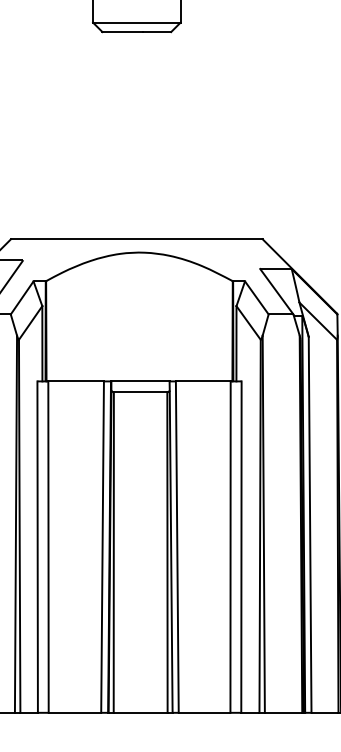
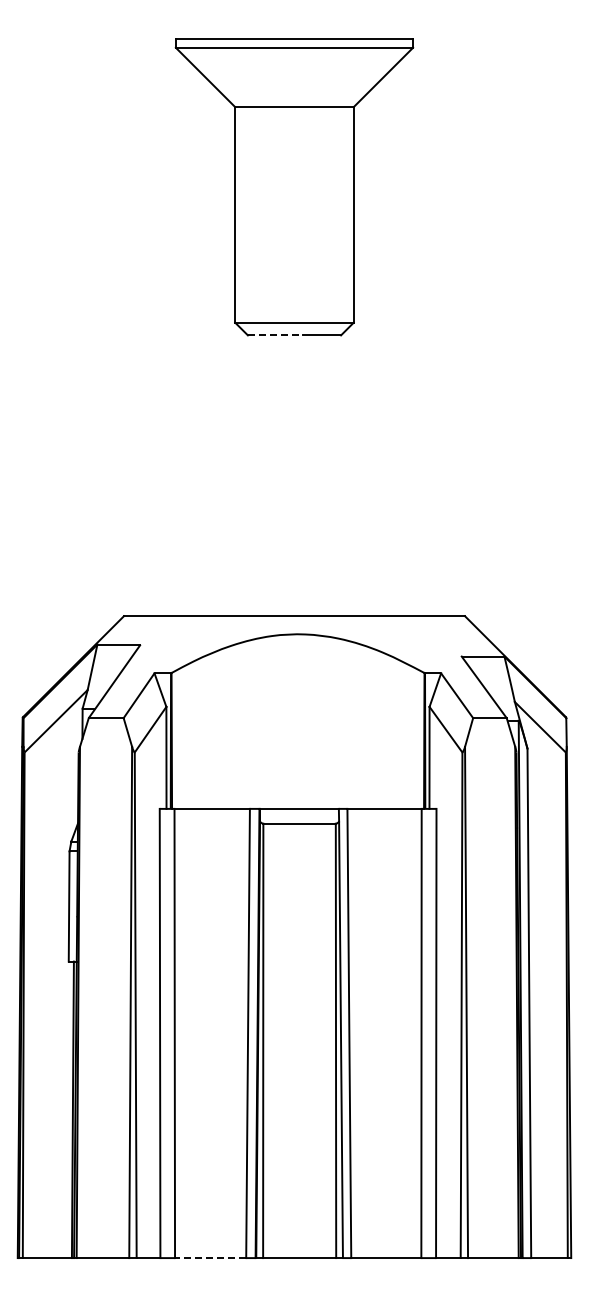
line: (122, 32) -> (275, 335), solid -> dashed
line: (74, 713) -> (210, 1258), solid -> dashed

